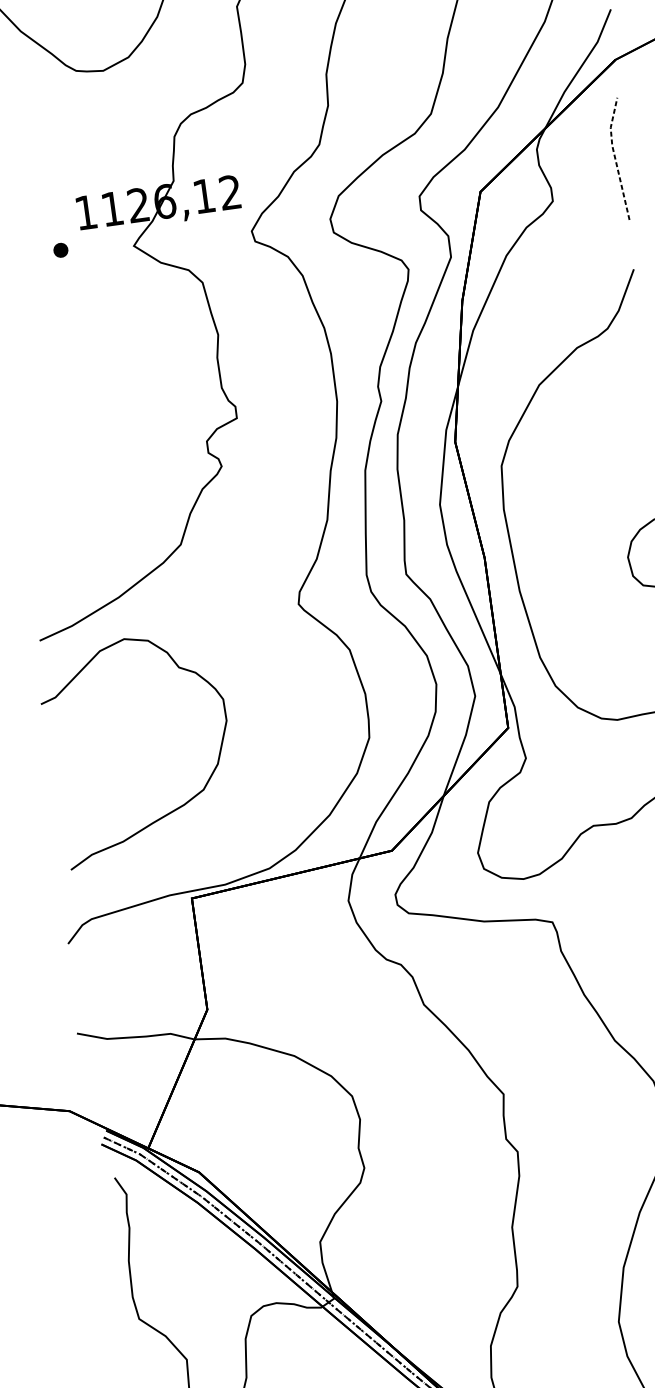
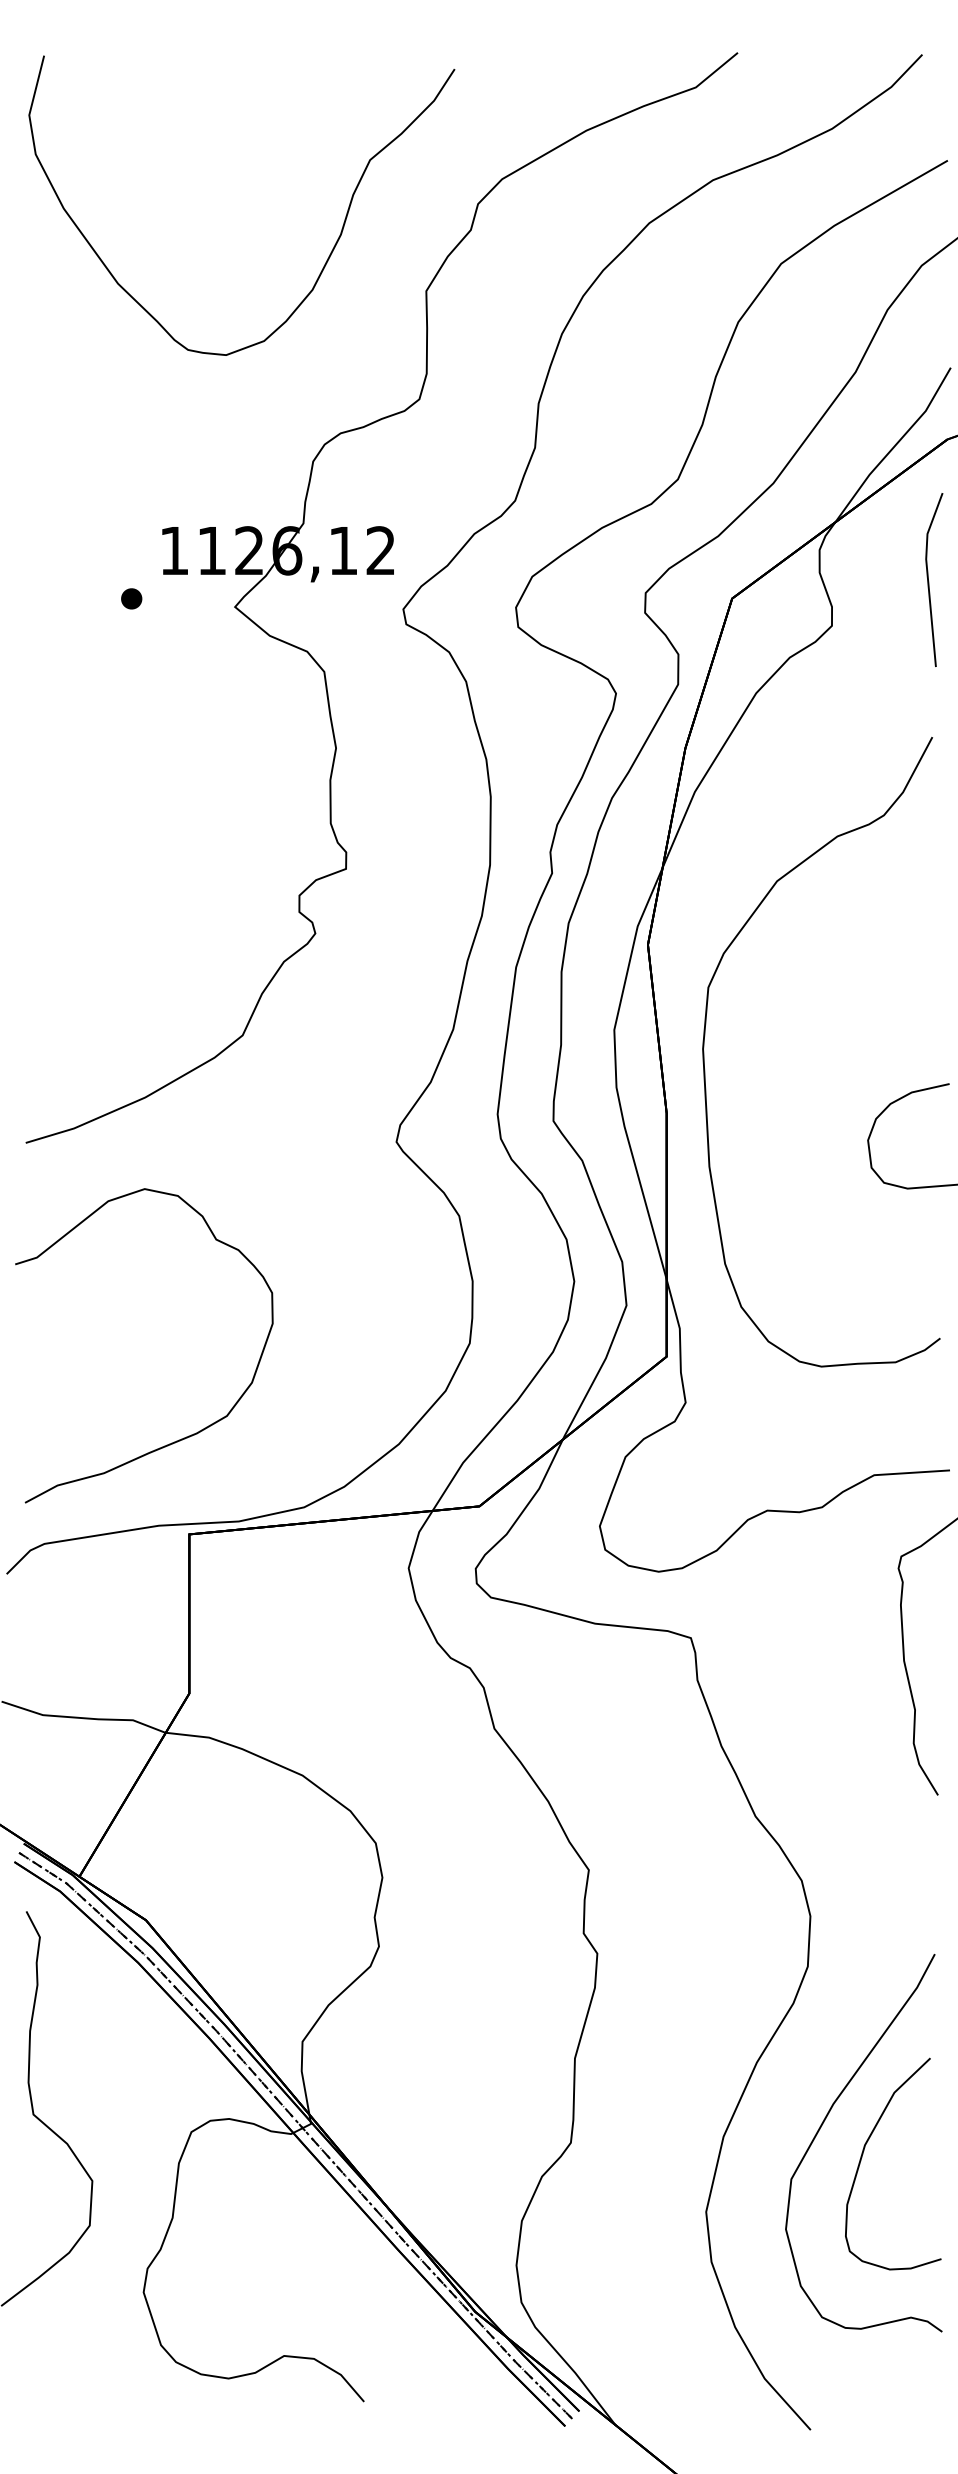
line: (614, 158) -> (927, 577), dashed -> solid
curve: (175, 808) -> (183, 1437), moved

